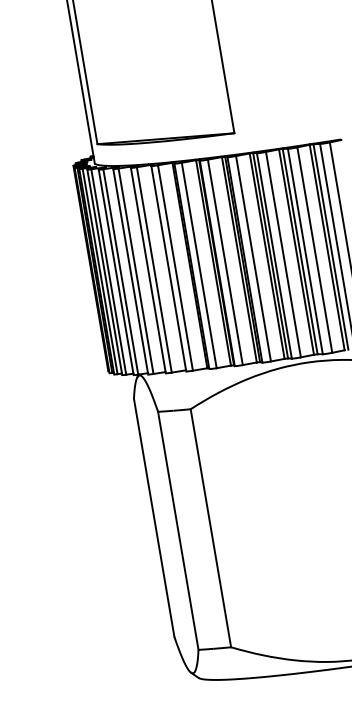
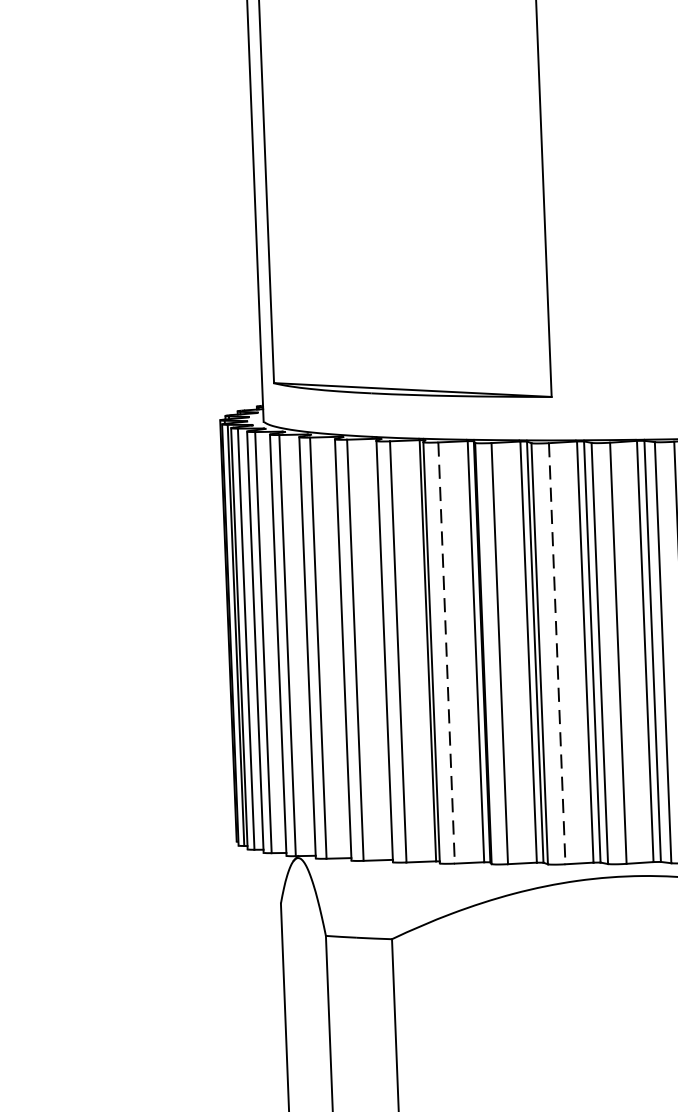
line: (253, 259) -> (557, 655), solid -> dashed
line: (199, 265) -> (447, 653), solid -> dashed

